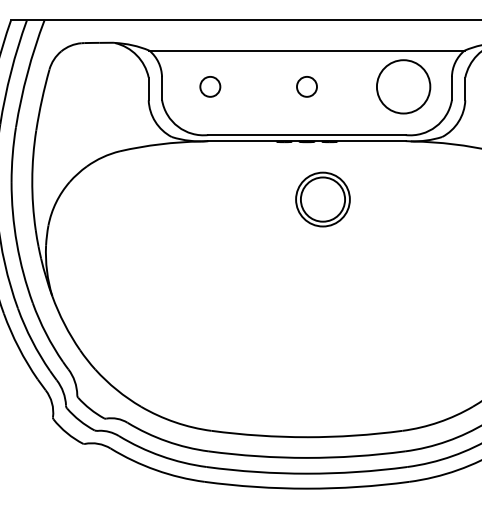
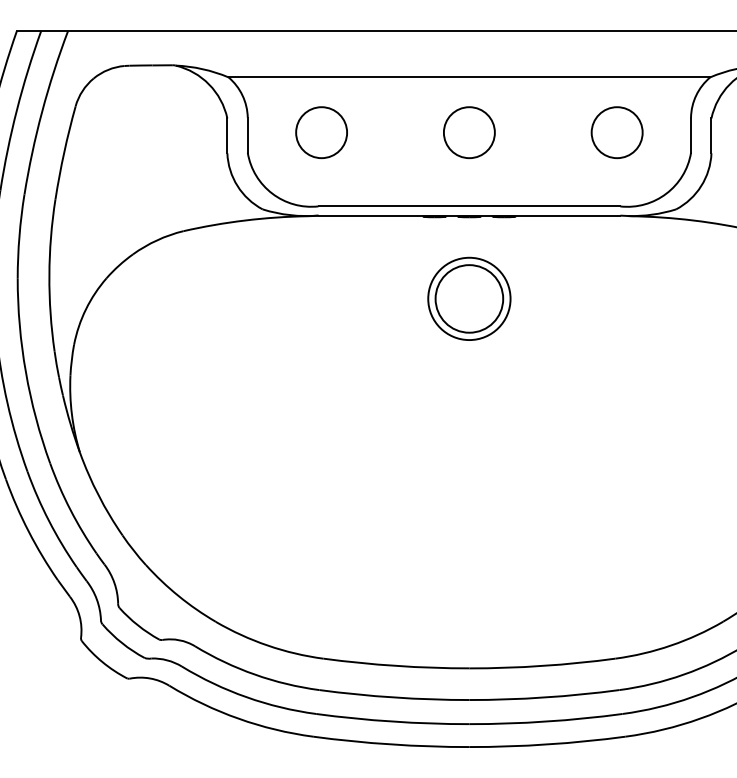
circle: (210, 86) -> (321, 132), size x1.67
circle: (306, 86) -> (468, 132), size x1.67
circle: (403, 86) -> (616, 132), size x0.62
part: (322, 199) -> (468, 298), moved

